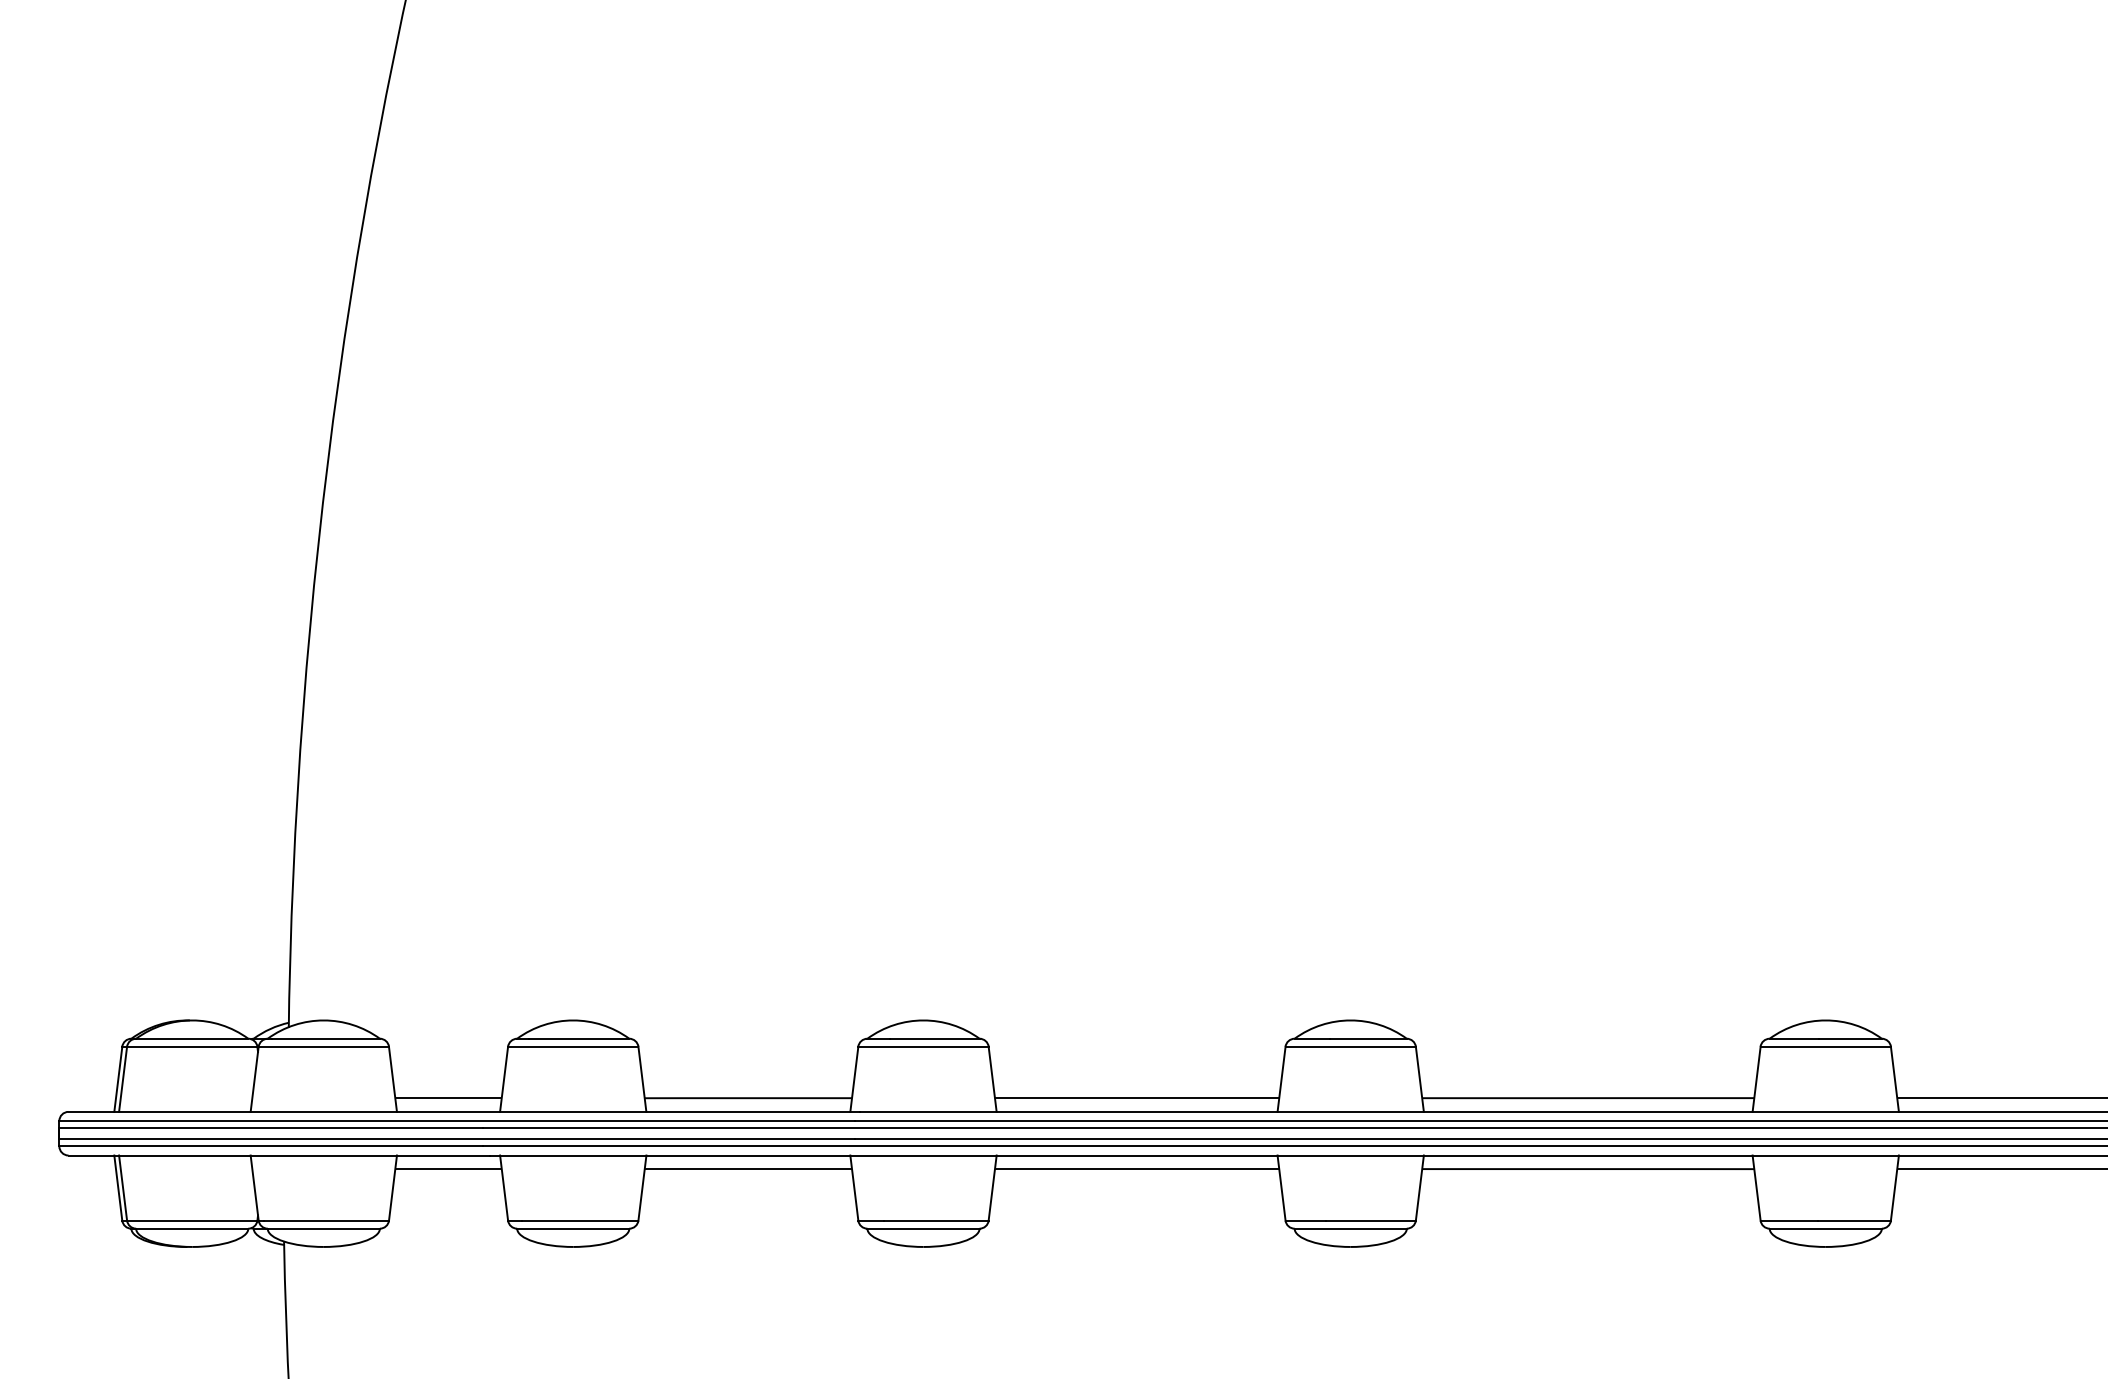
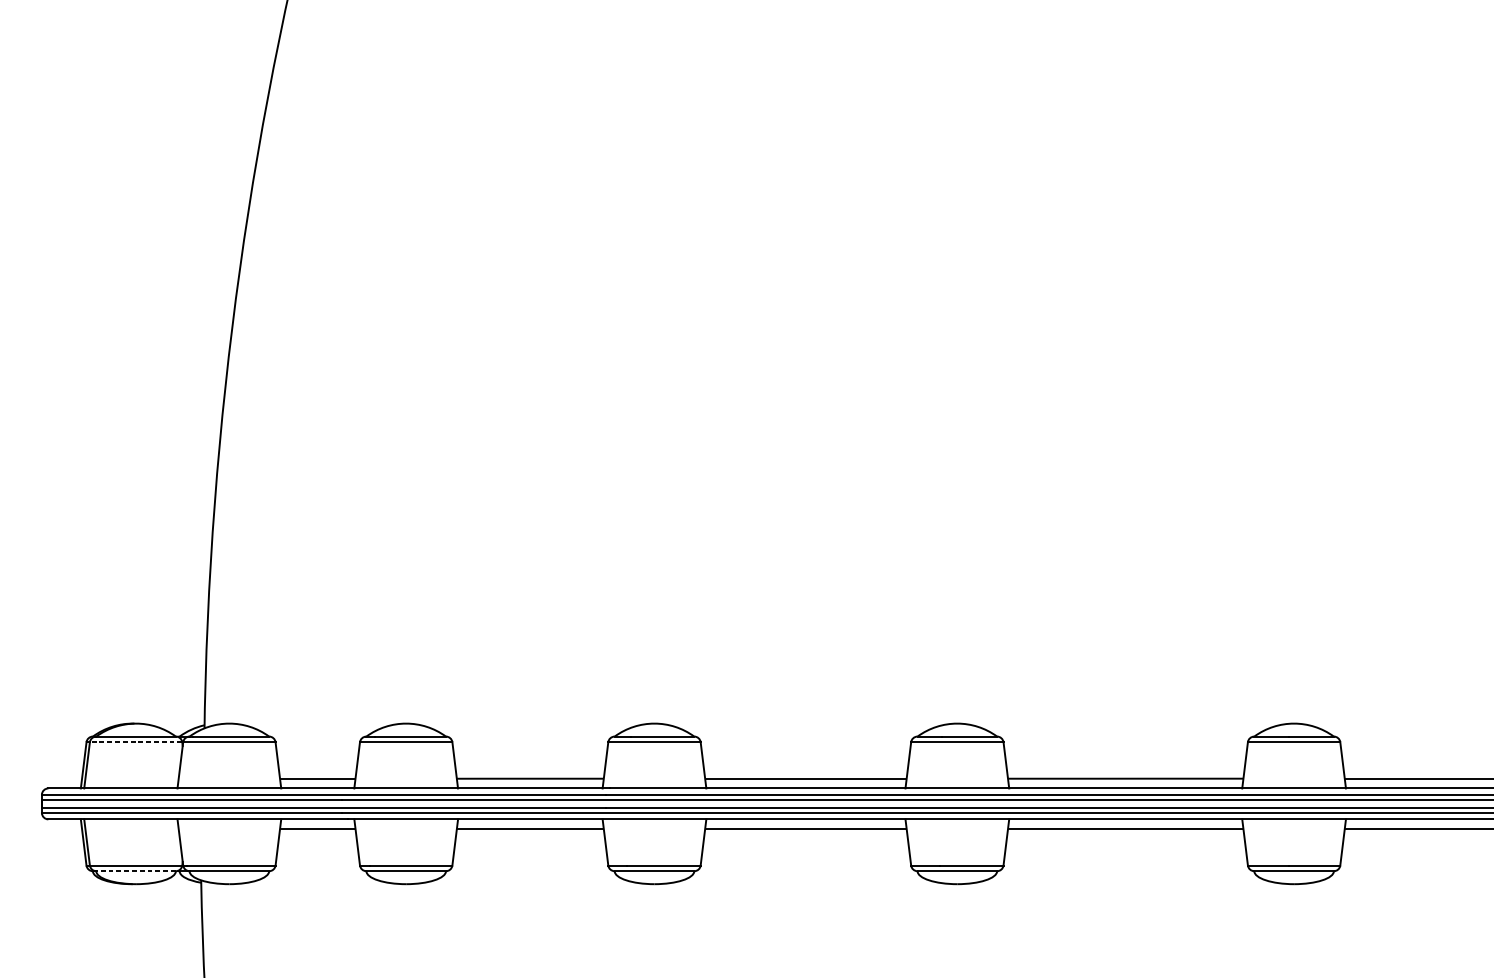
line: (191, 1046) -> (135, 742), solid -> dashed
line: (191, 1228) -> (135, 871), solid -> dashed

